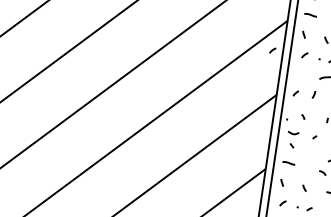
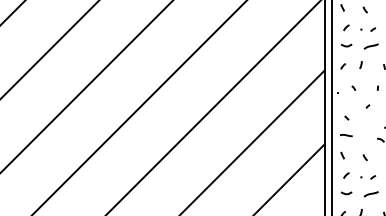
curve: (272, 50) -> (314, 27), removed
curve: (293, 133) -> (346, 45), moved

